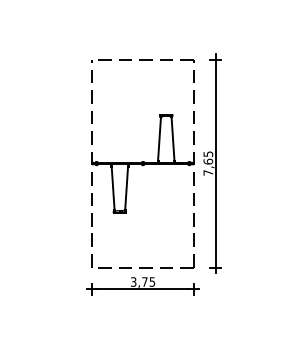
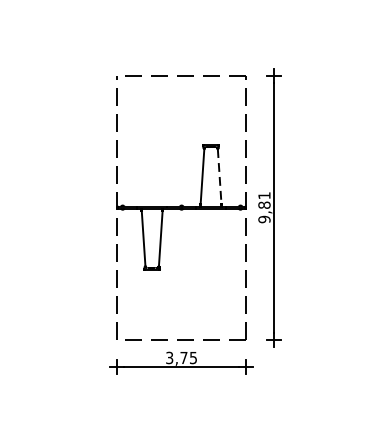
line: (173, 139) -> (220, 177), solid -> dashed
text: (208, 163) -> (264, 207), 7,65 -> 9,81

